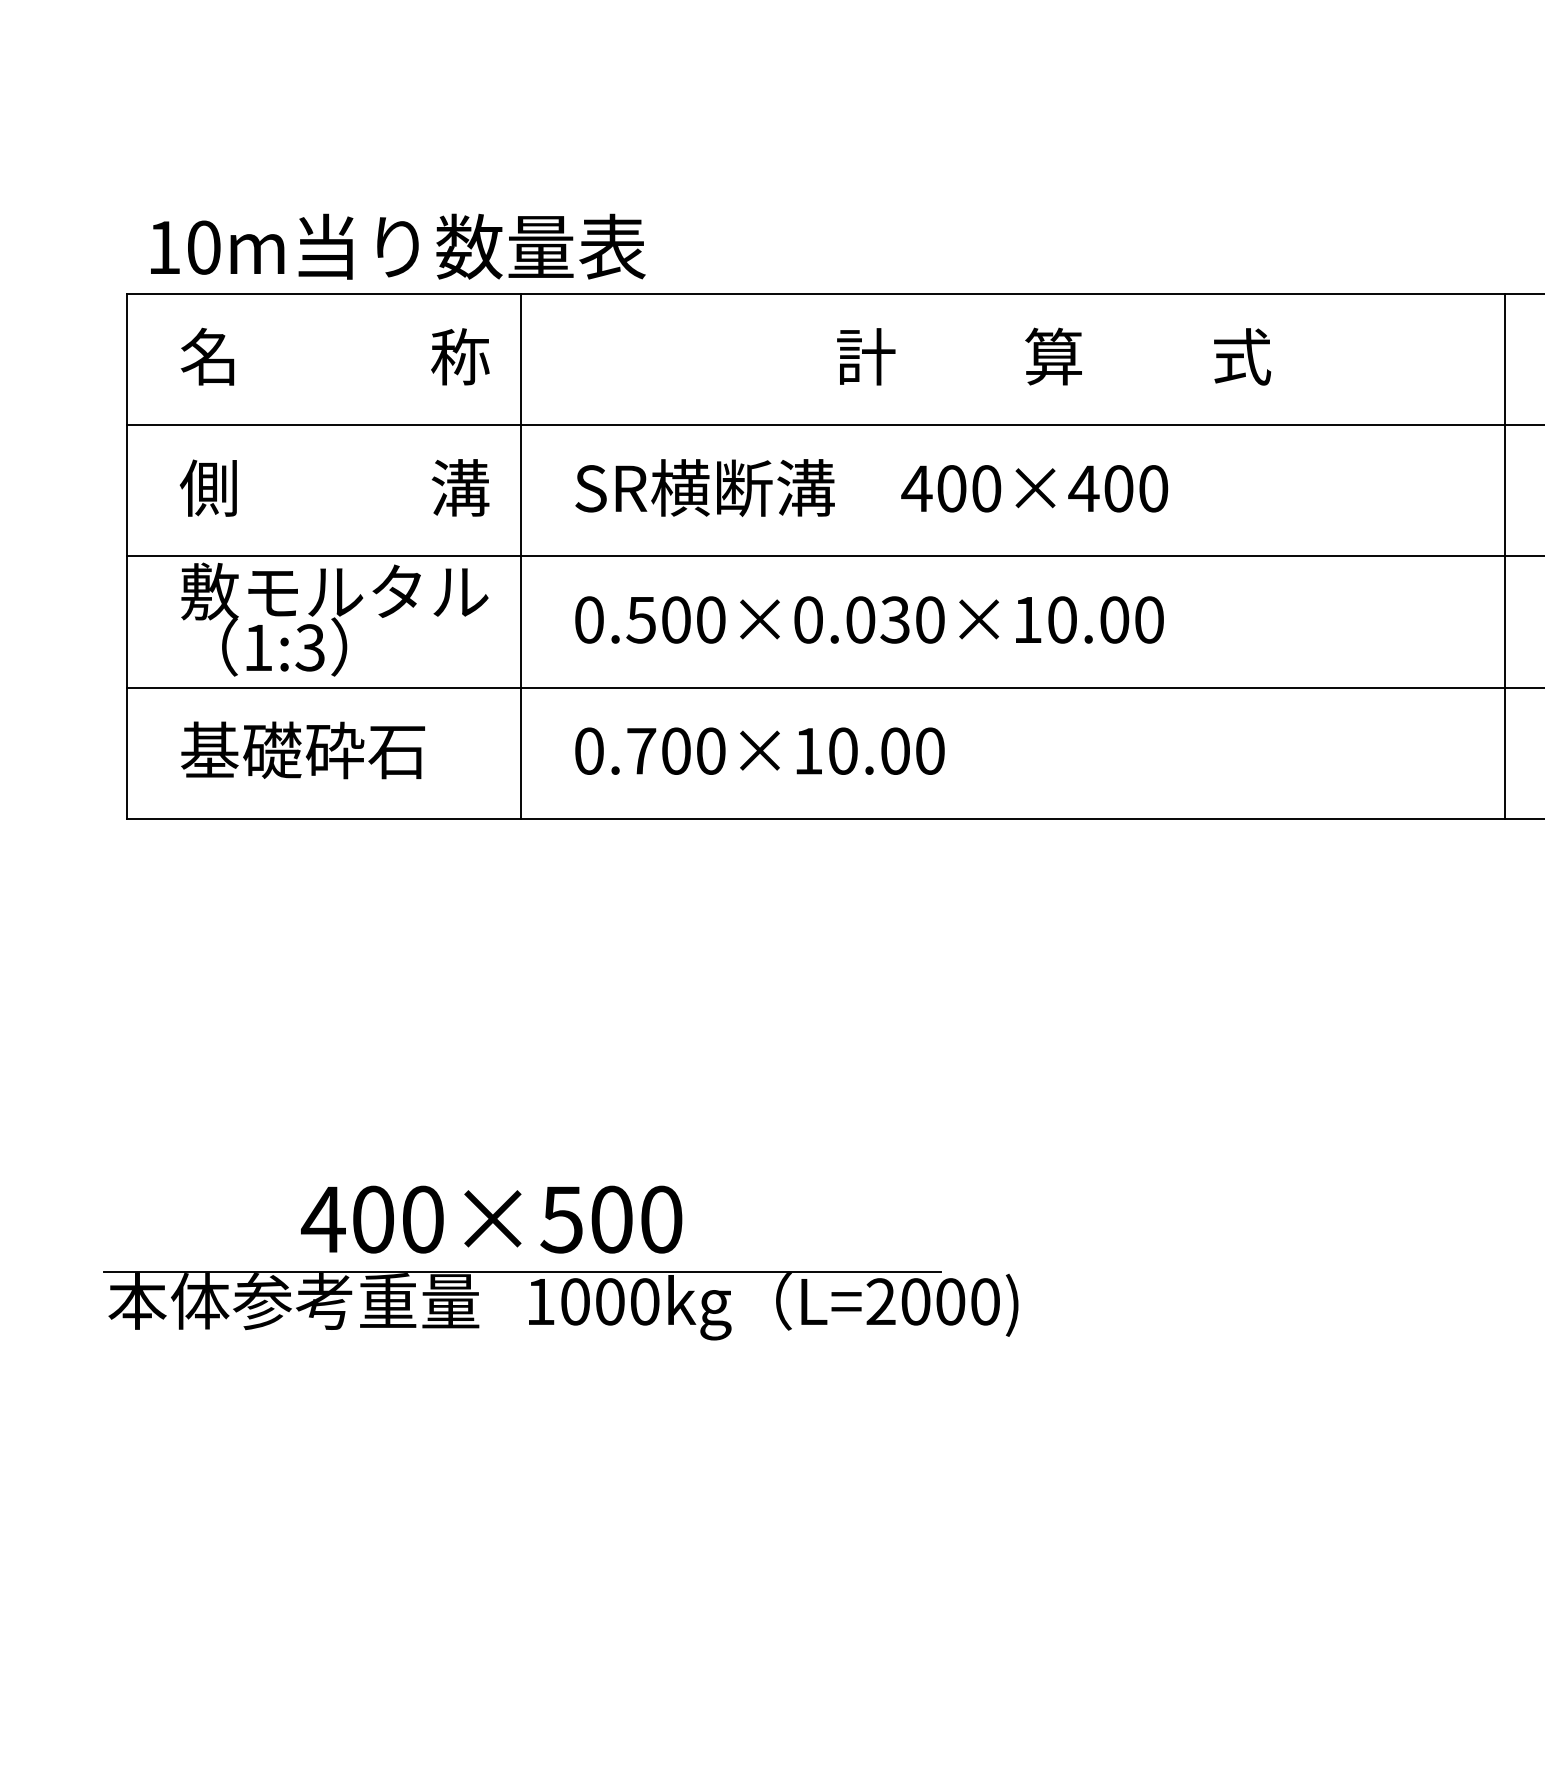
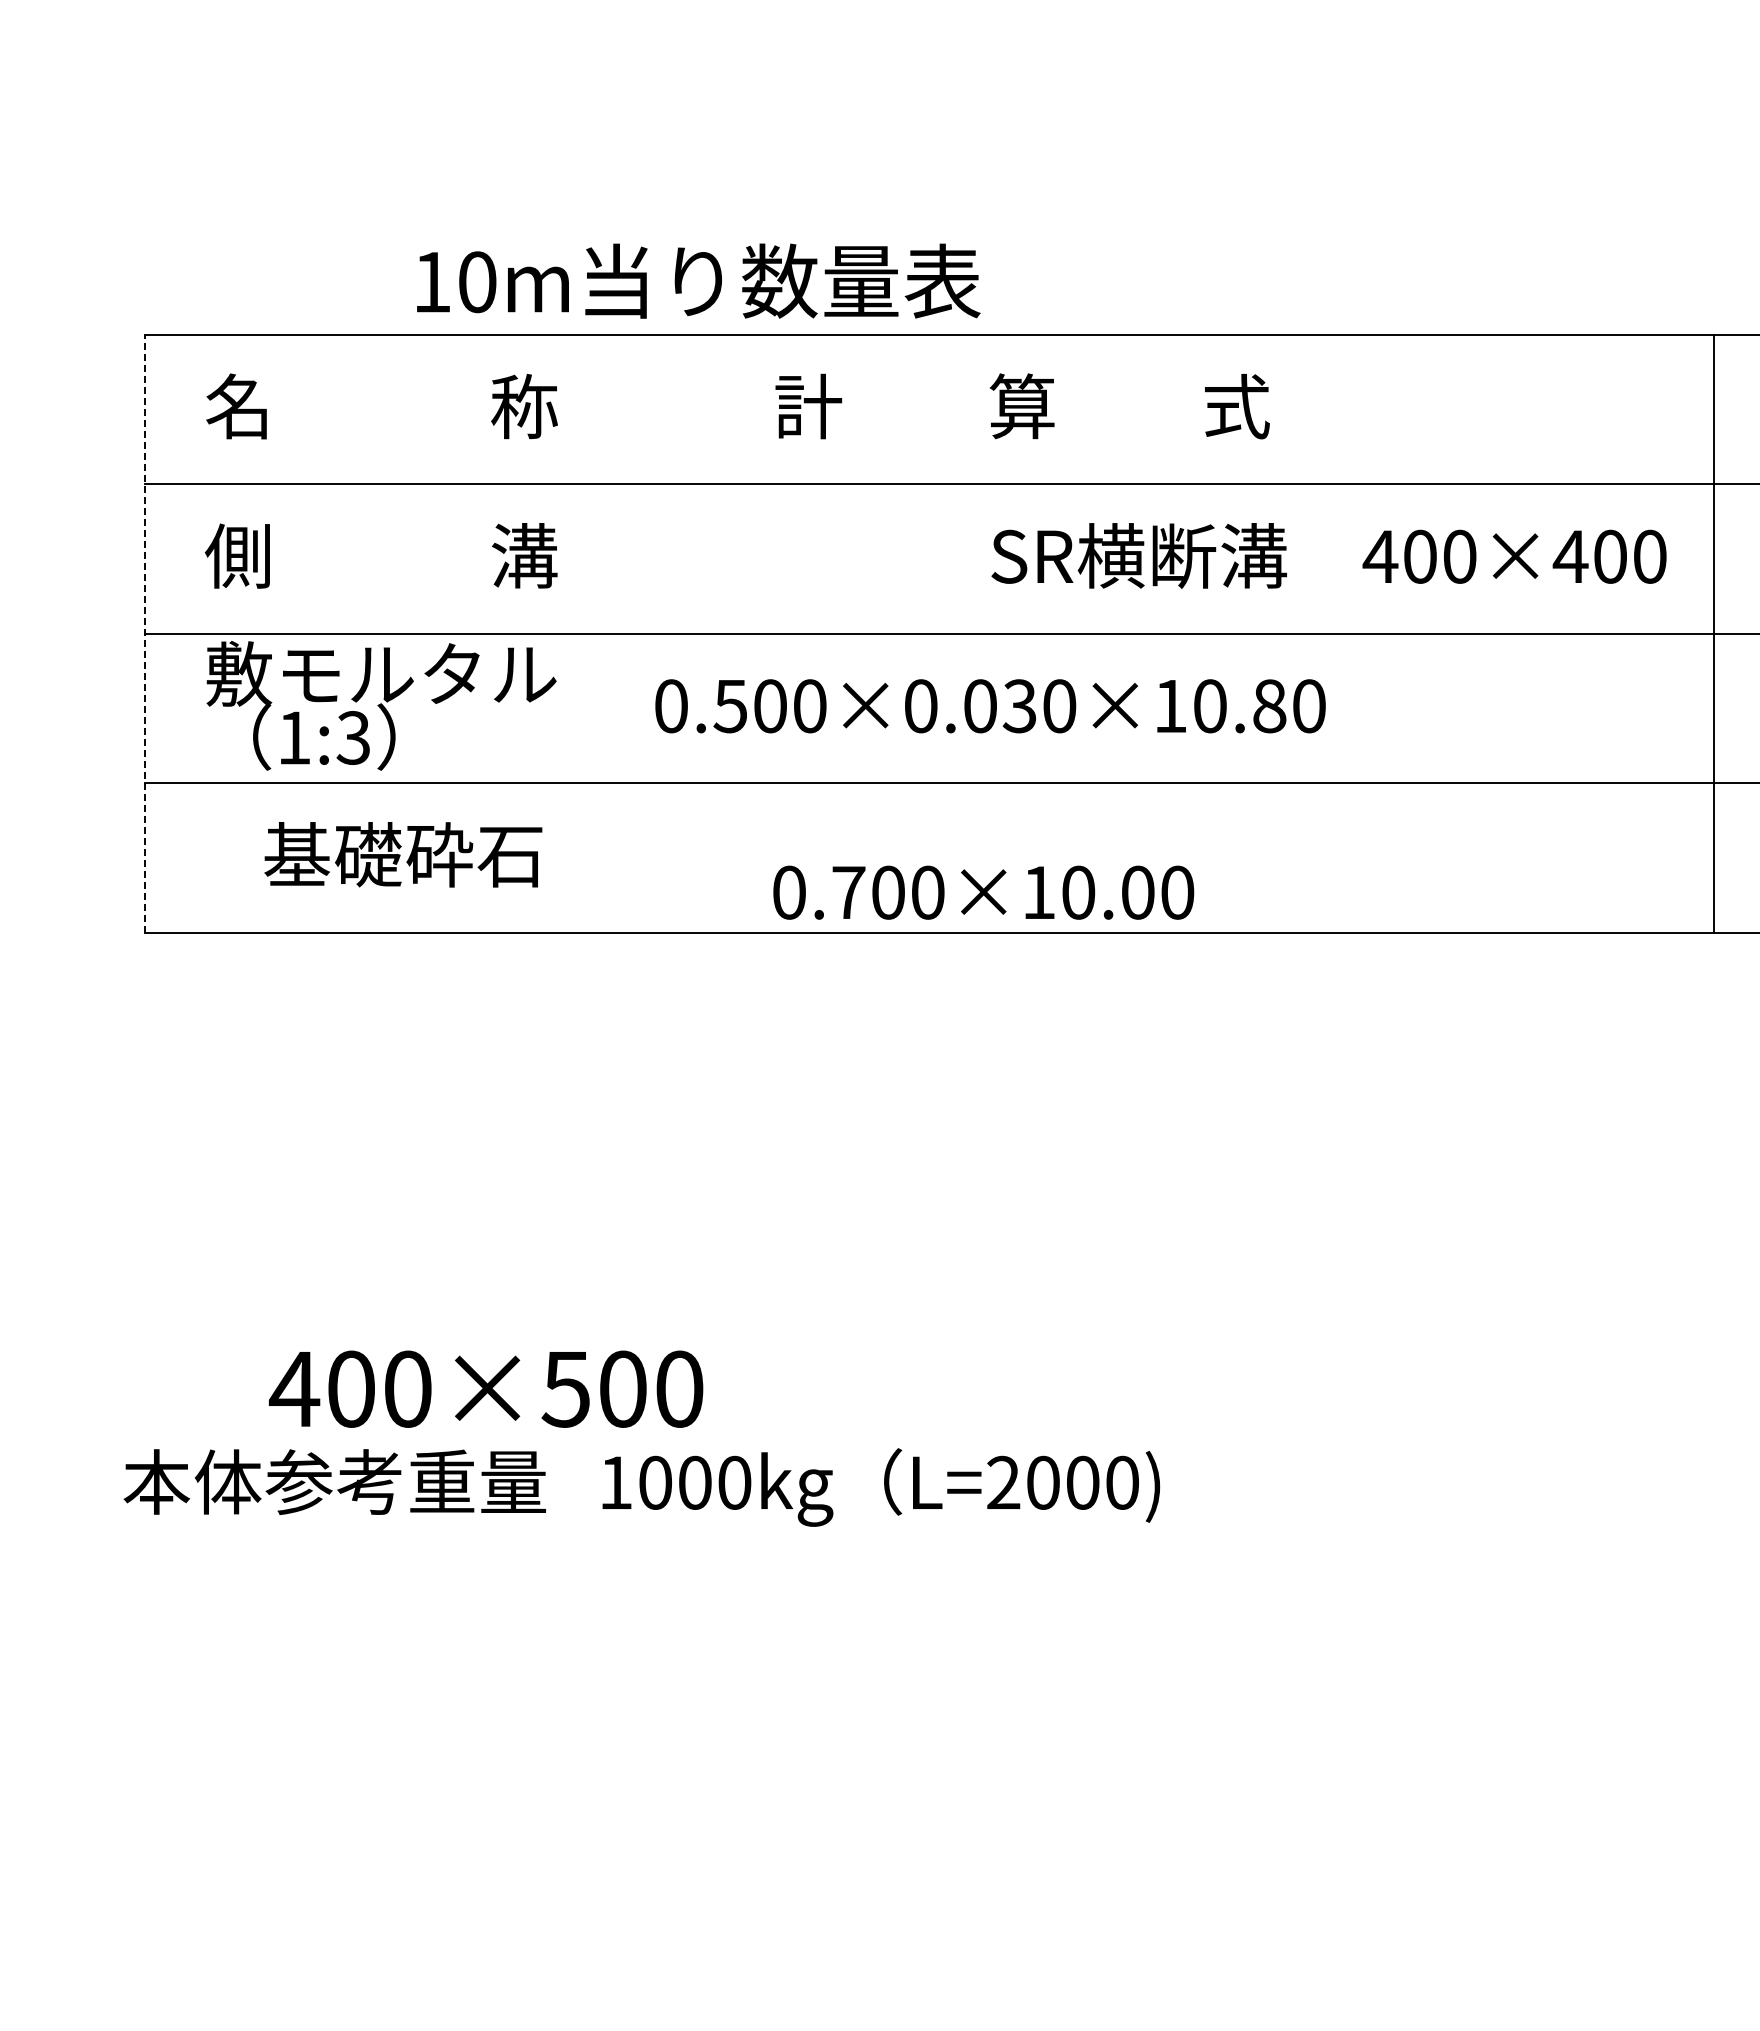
text: (398, 246) -> (698, 280), moved
text: (1053, 356) -> (1022, 406), moved
text: (871, 487) -> (1328, 555), moved
line: (126, 556) -> (144, 633), solid -> dashed
line: (520, 556) -> (593, 633), removed
text: (1114, 620) -> (1269, 706), 0.500×0.030×10.00 -> 0.500×0.030×10.80
text: (303, 750) -> (403, 854), moved
text: (759, 751) -> (983, 892), moved
text: (491, 1218) -> (486, 1388), moved
line: (522, 1271) -> (595, 1448), removed

